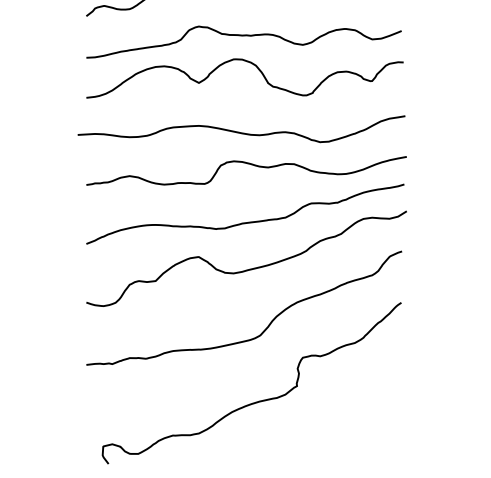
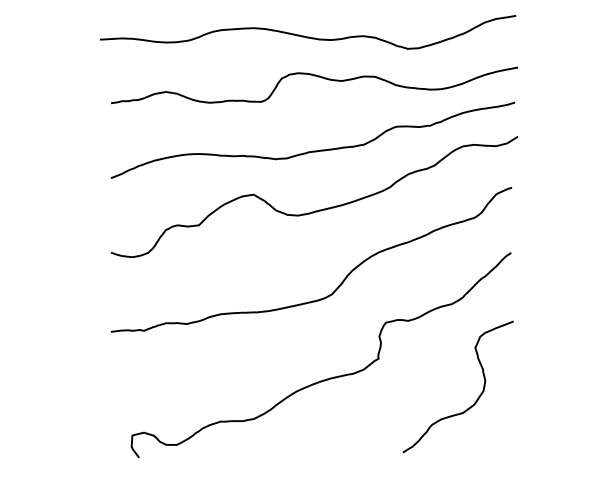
curve: (373, 418) -> (475, 399), added

